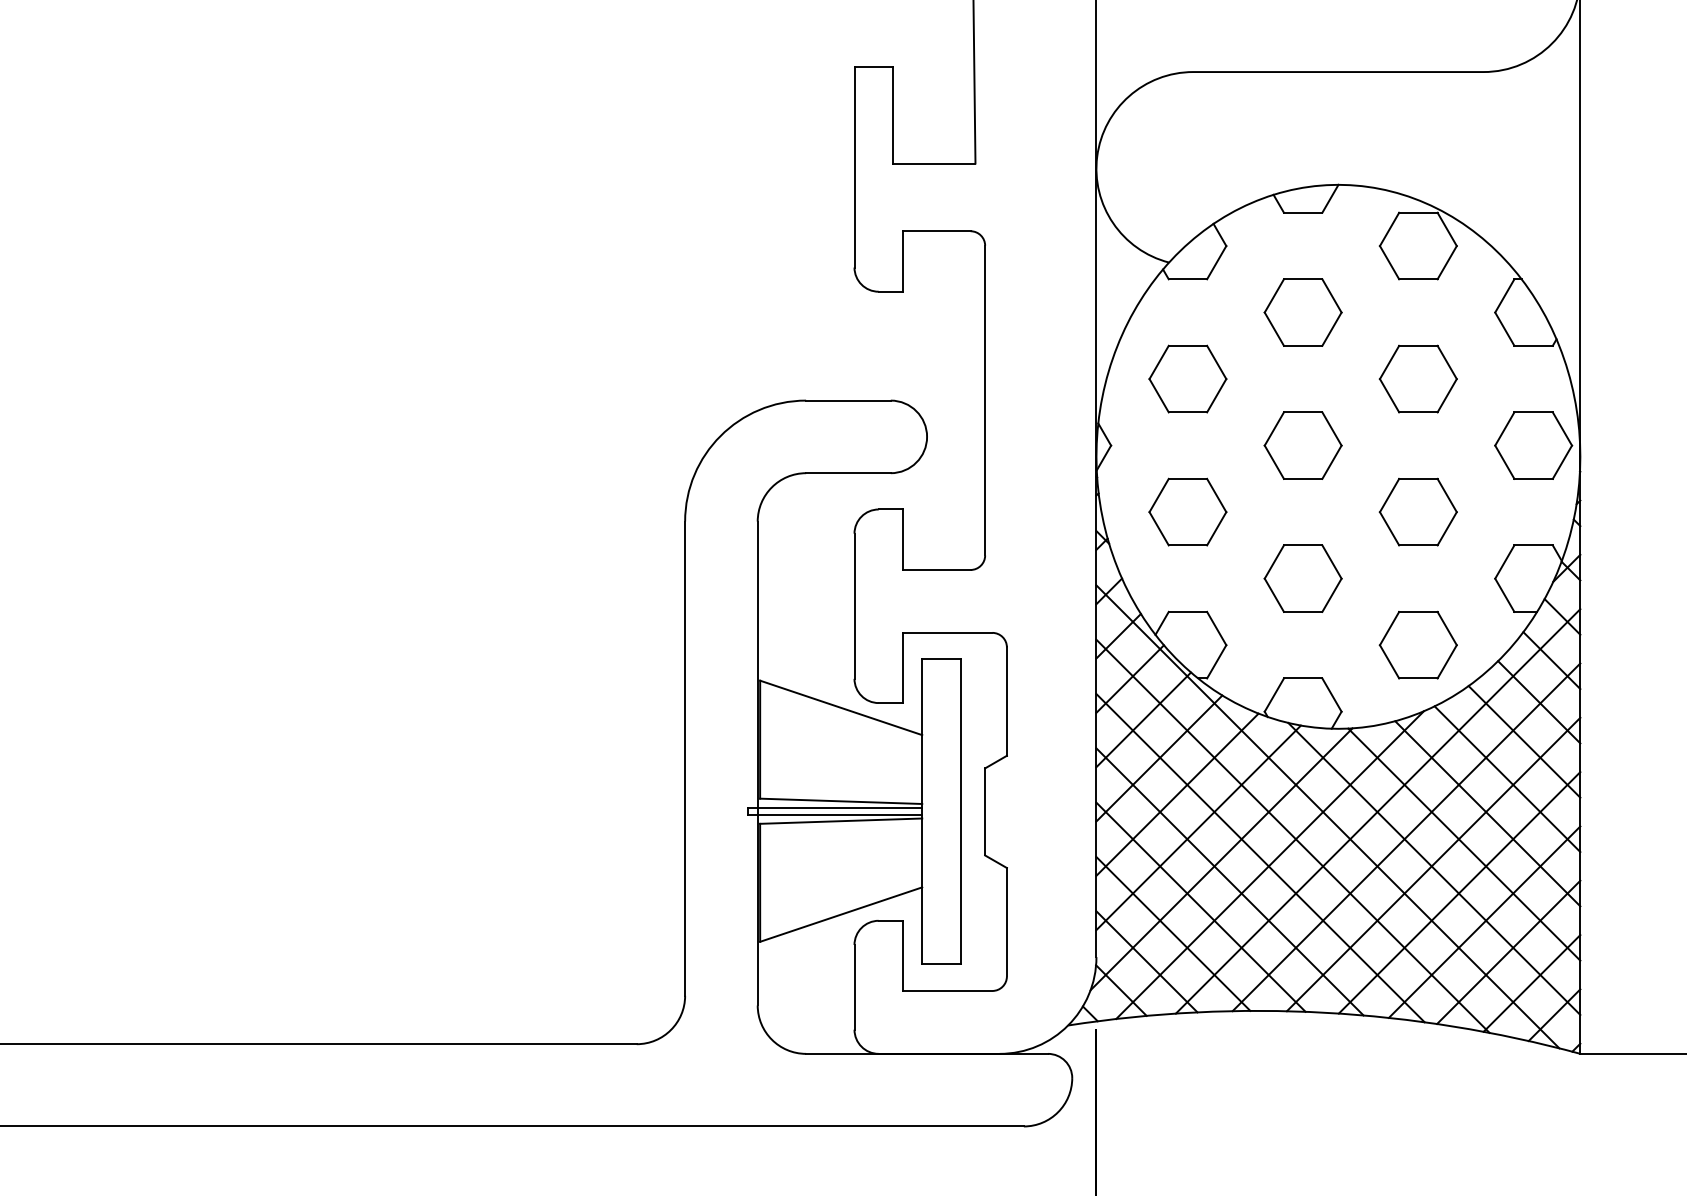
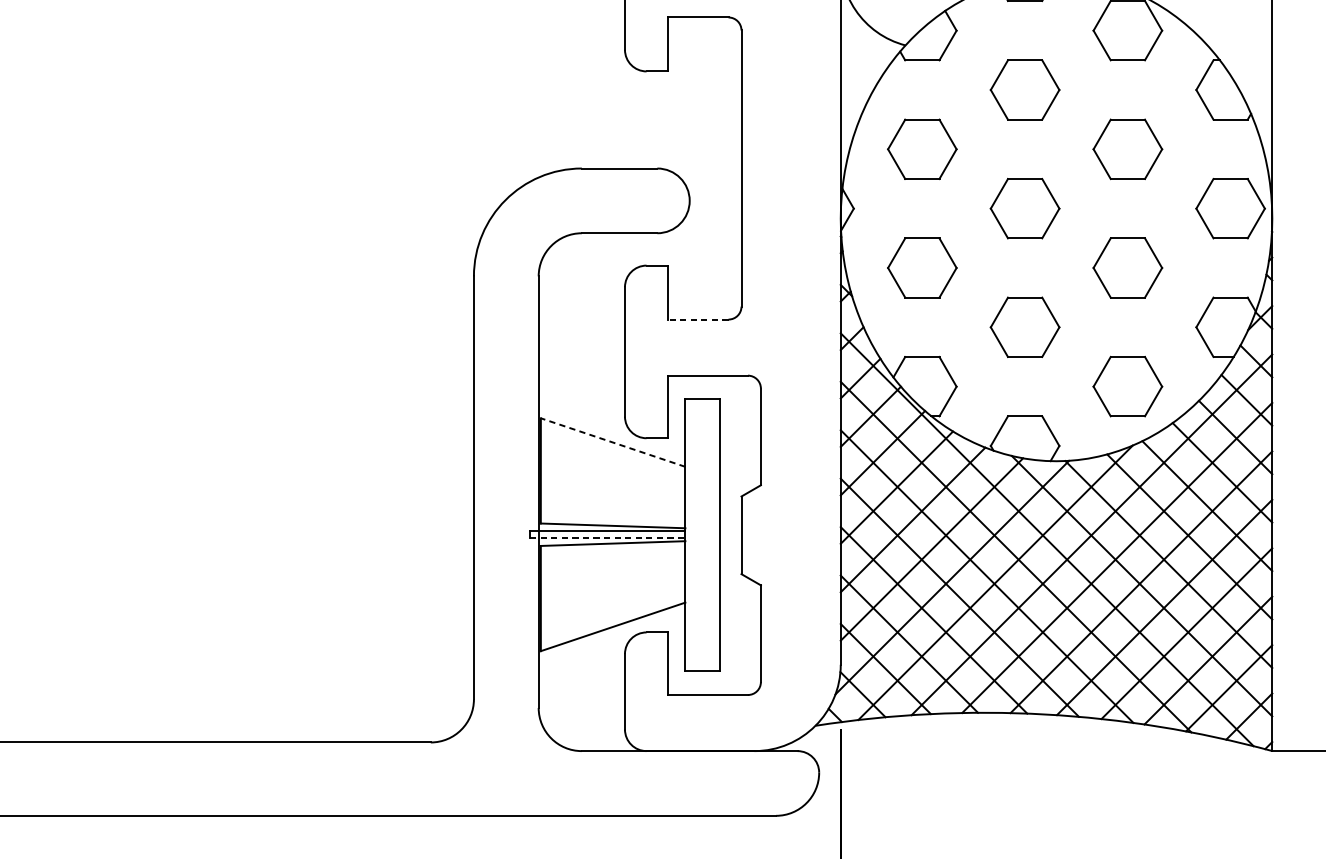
line: (936, 569) -> (698, 319), solid -> dashed
line: (840, 707) -> (612, 442), solid -> dashed
line: (835, 814) -> (608, 537), solid -> dashed

